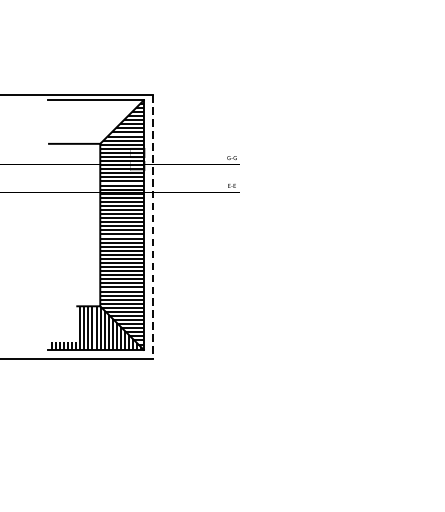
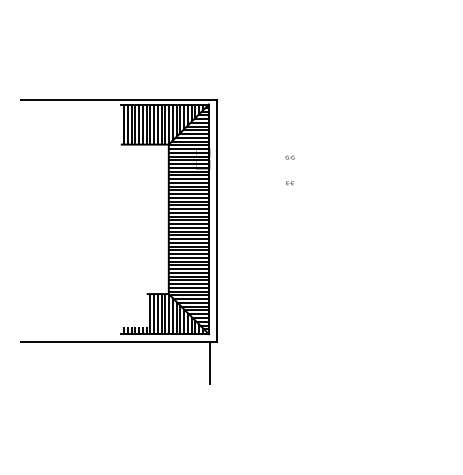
hatch: (96, 122) -> (165, 124), added
line: (153, 227) -> (217, 221), dashed -> solid
line: (144, 380) -> (209, 362), added

